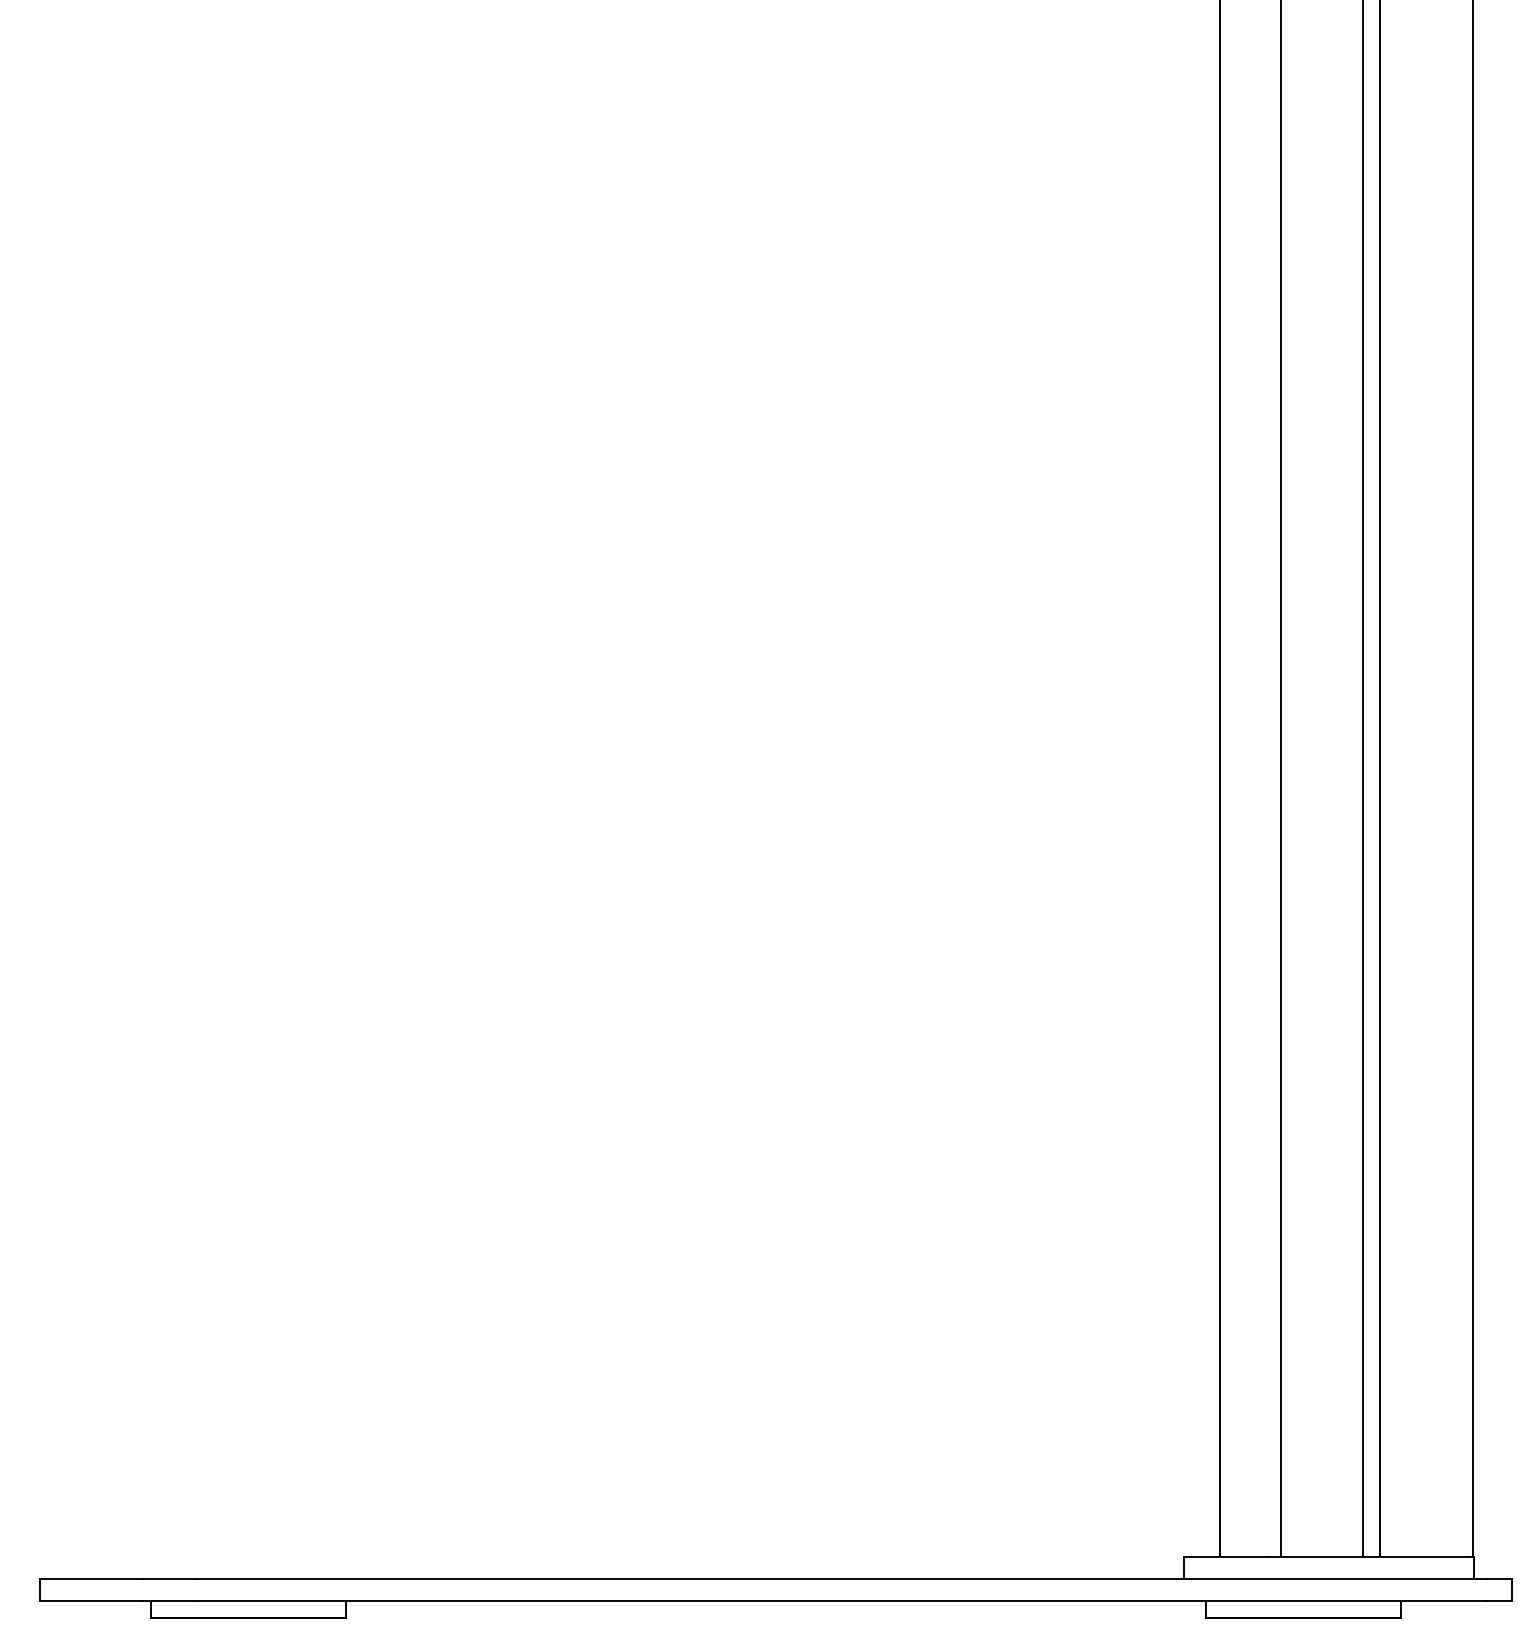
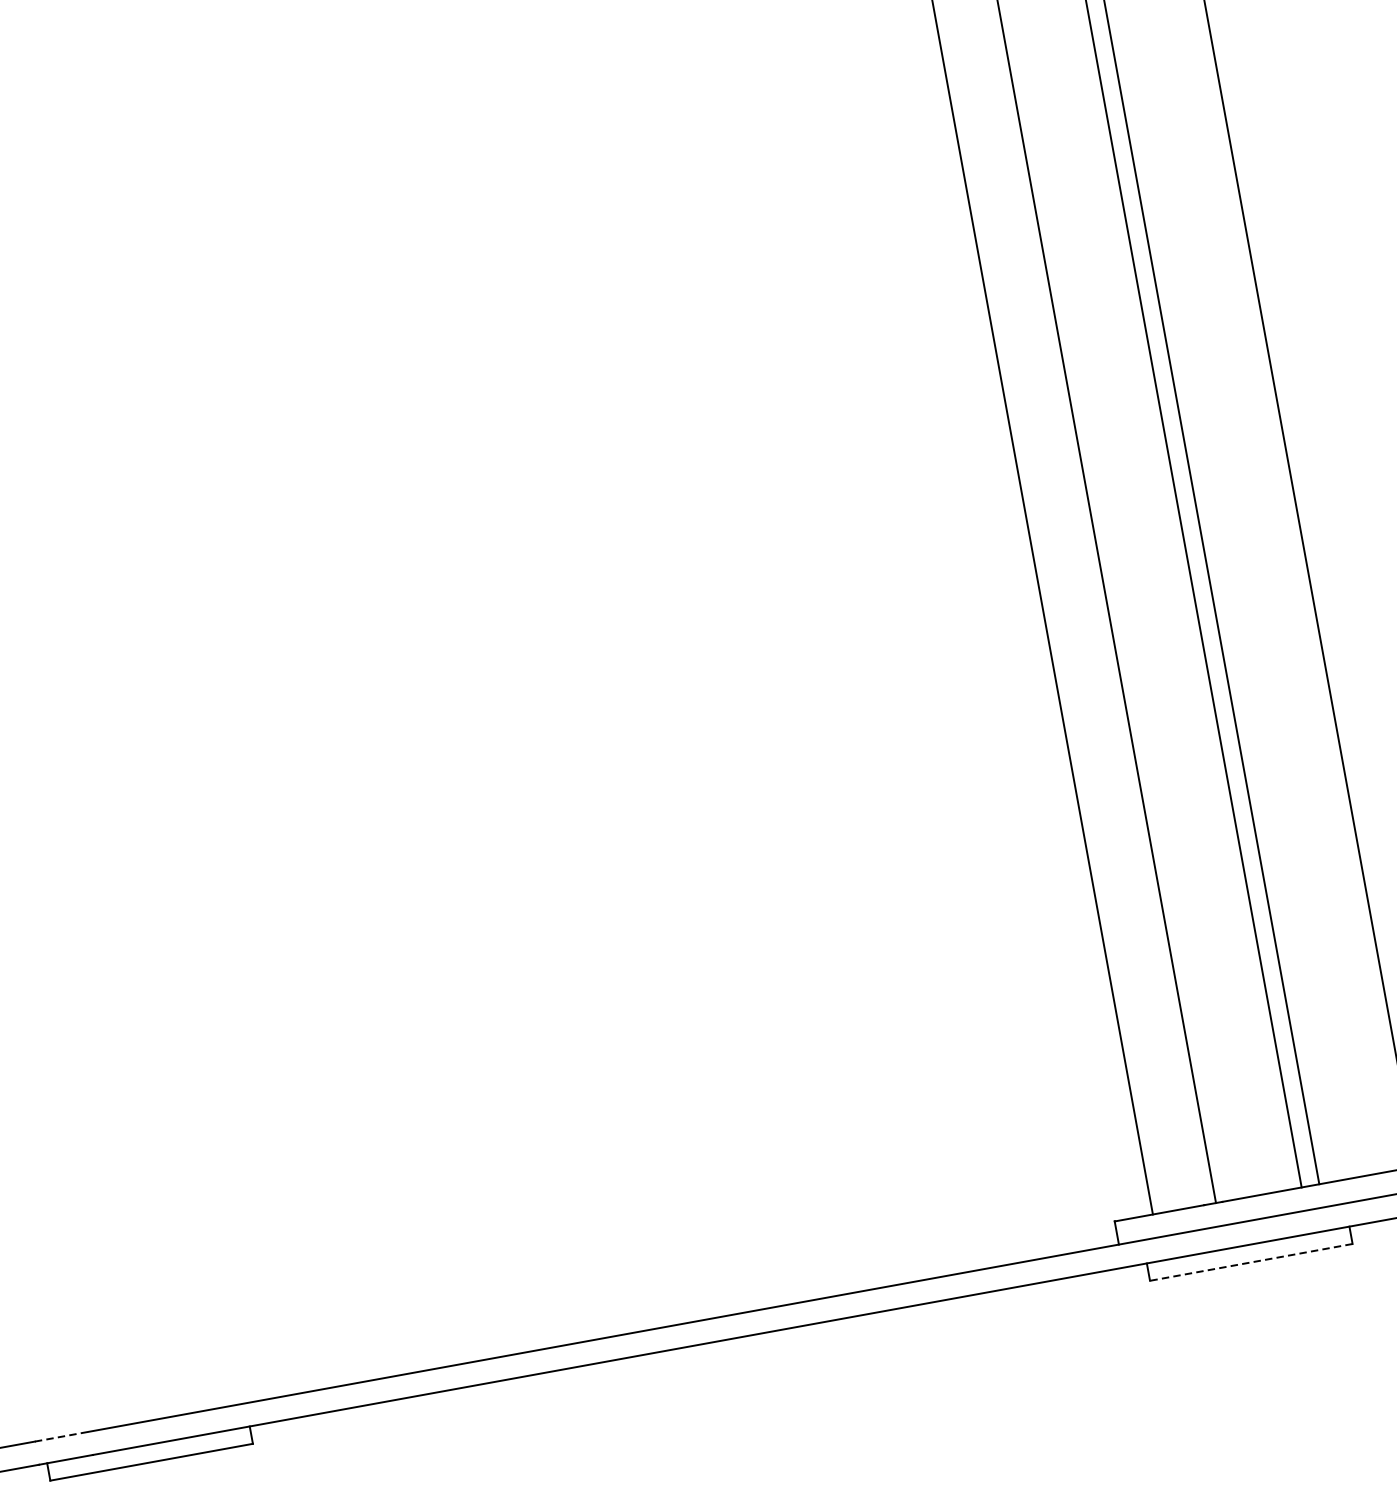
line: (169, 1579) -> (62, 1437), solid -> dashed
line: (1303, 1617) -> (1251, 1261), solid -> dashed

